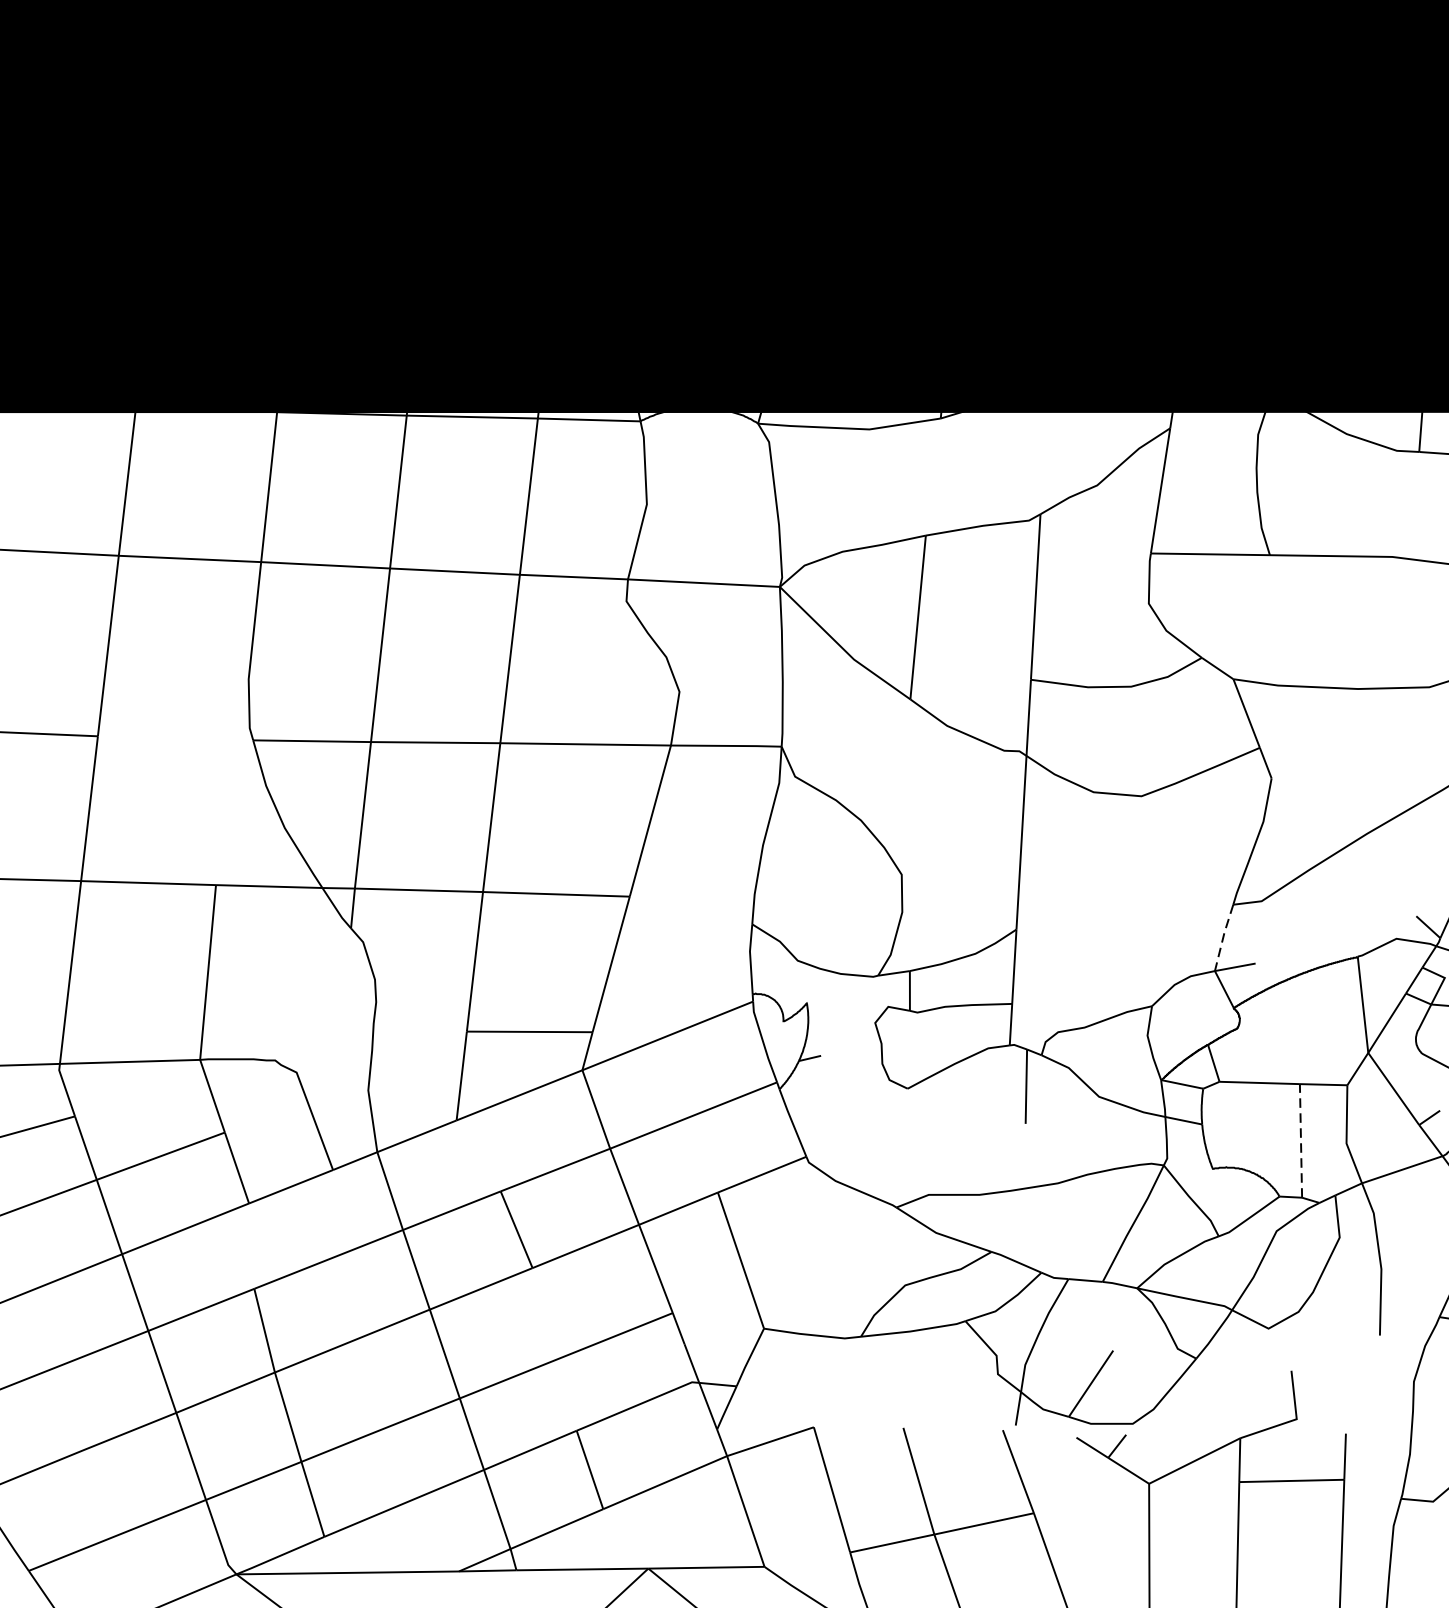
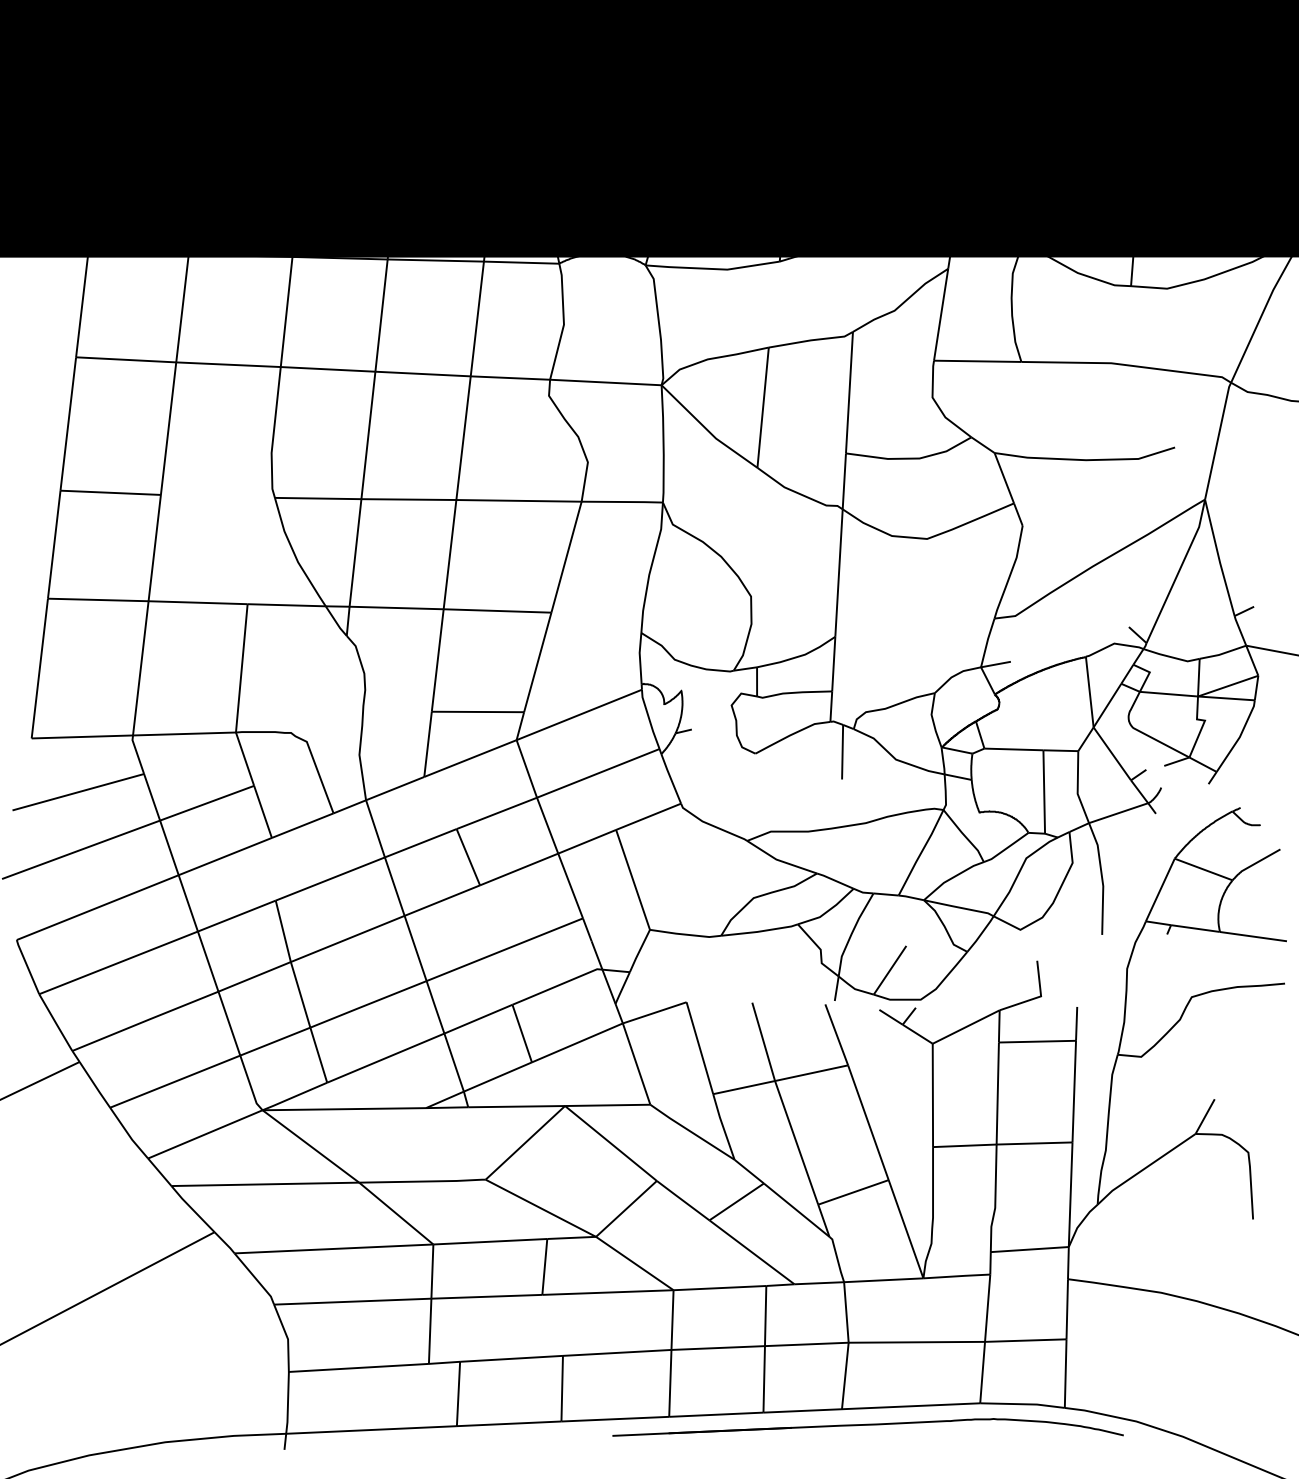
line: (1223, 937) -> (987, 642), dashed -> solid
line: (1301, 1141) -> (1044, 792), dashed -> solid

